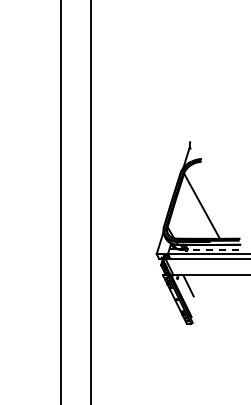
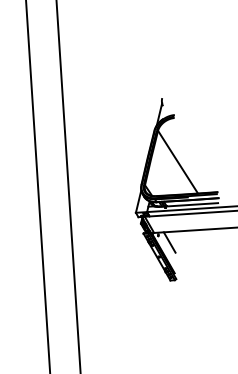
line: (213, 249) -> (192, 204), dashed -> solid

